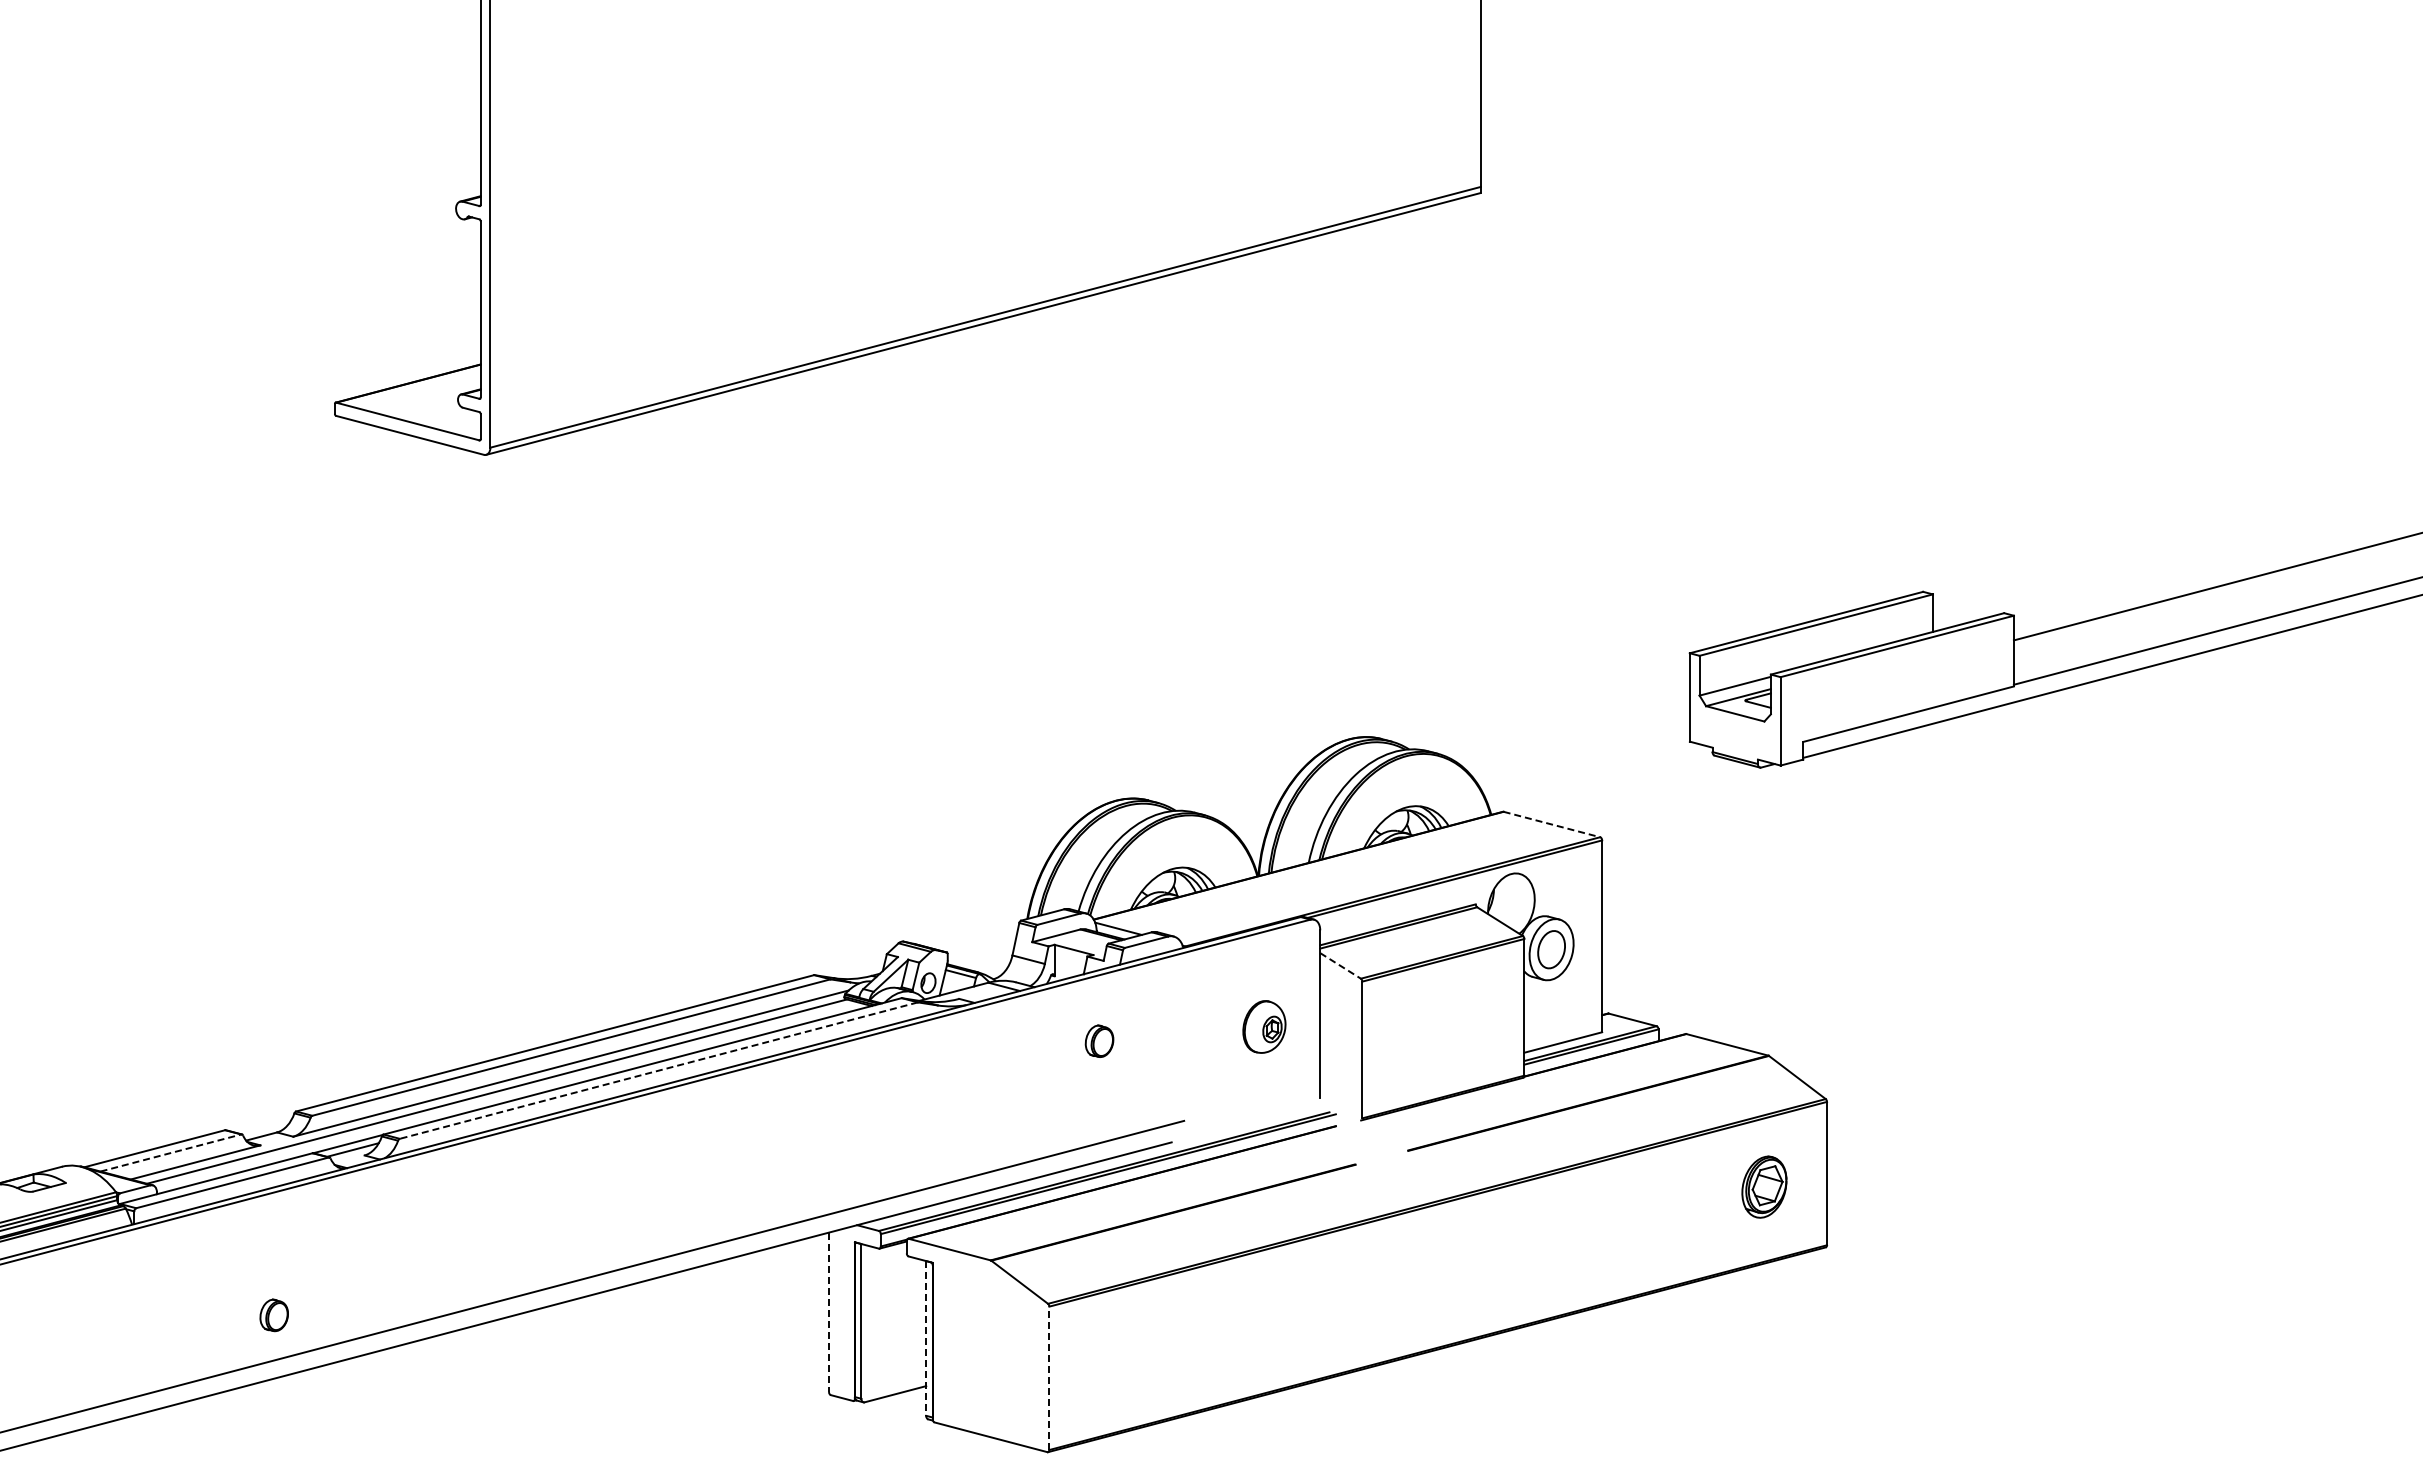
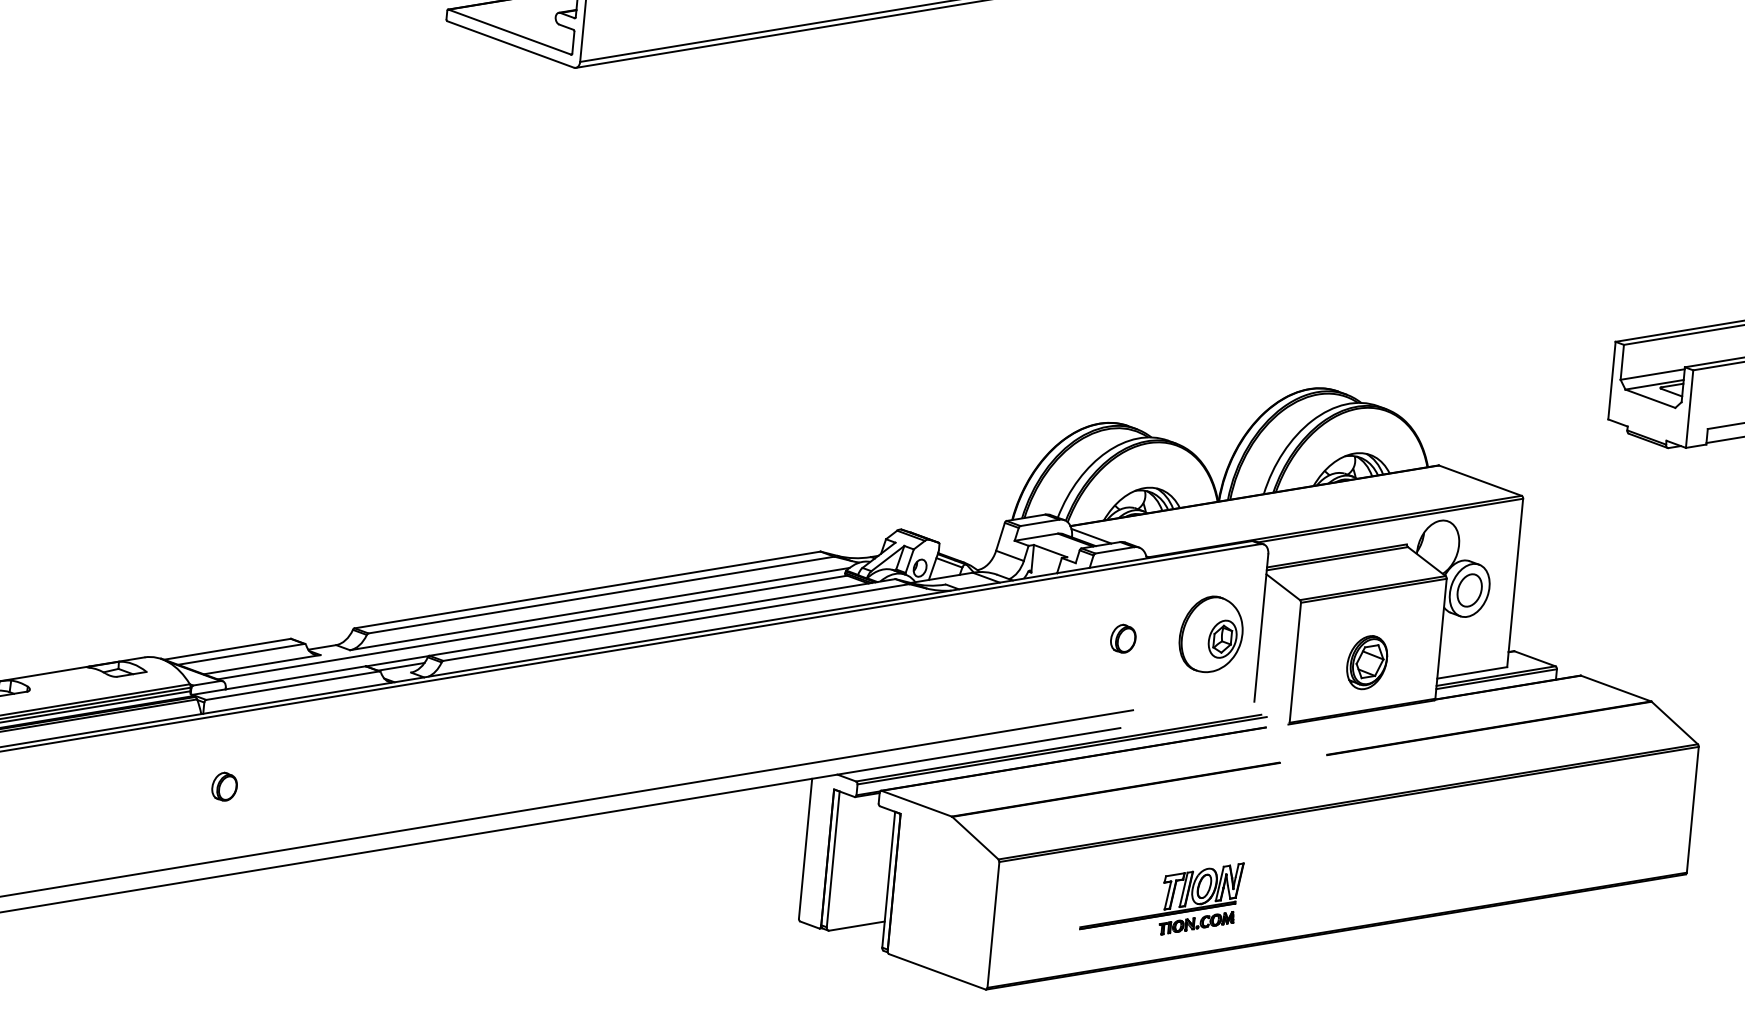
line: (1551, 824) -> (1480, 480), dashed -> solid
line: (1341, 966) -> (1283, 587), dashed -> solid
part: (1264, 1026) -> (1211, 634), size x1.67
part: (1099, 1040) -> (1123, 638), moved
line: (658, 1070) -> (676, 622), dashed -> solid
line: (170, 1153) -> (240, 654), dashed -> solid
part: (1764, 1186) -> (1367, 662), moved
line: (829, 1312) -> (805, 848), dashed -> solid
part: (273, 1315) -> (223, 786), moved
part: (1236, 1327) -> (1161, 895), added
line: (926, 1338) -> (888, 879), dashed -> solid
line: (1049, 1378) -> (993, 925), dashed -> solid

